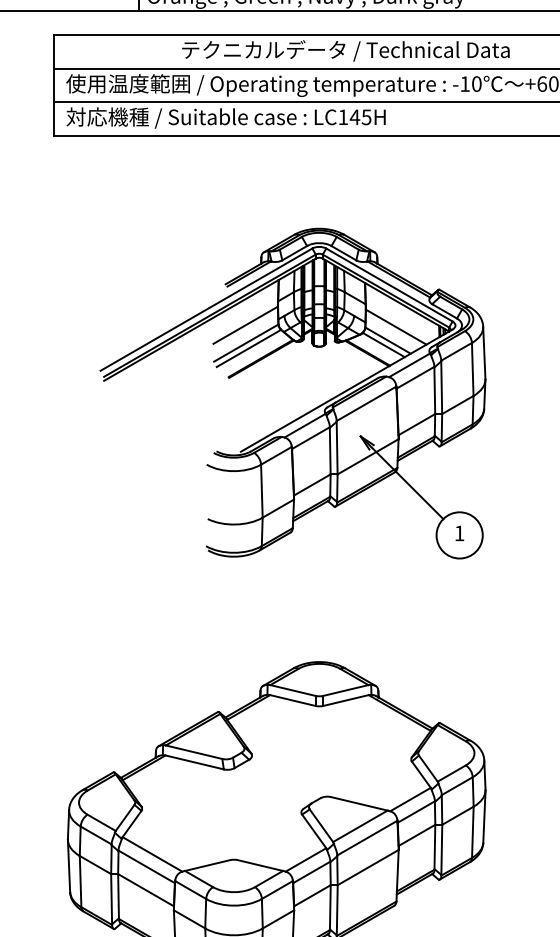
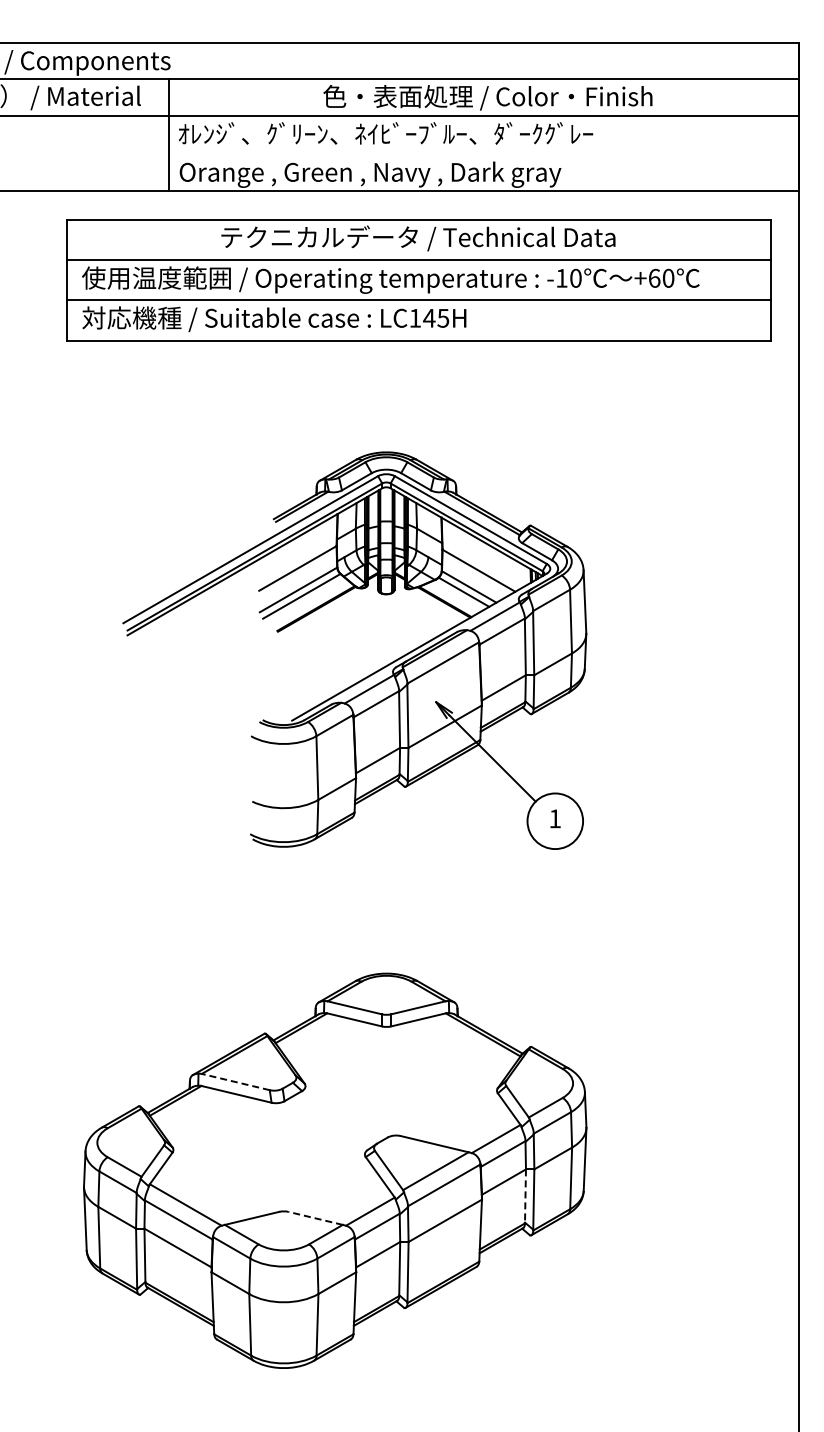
line: (193, 752) -> (235, 1082), solid -> dashed
line: (434, 847) -> (525, 1196), solid -> dashed
line: (260, 865) -> (315, 1218), solid -> dashed

